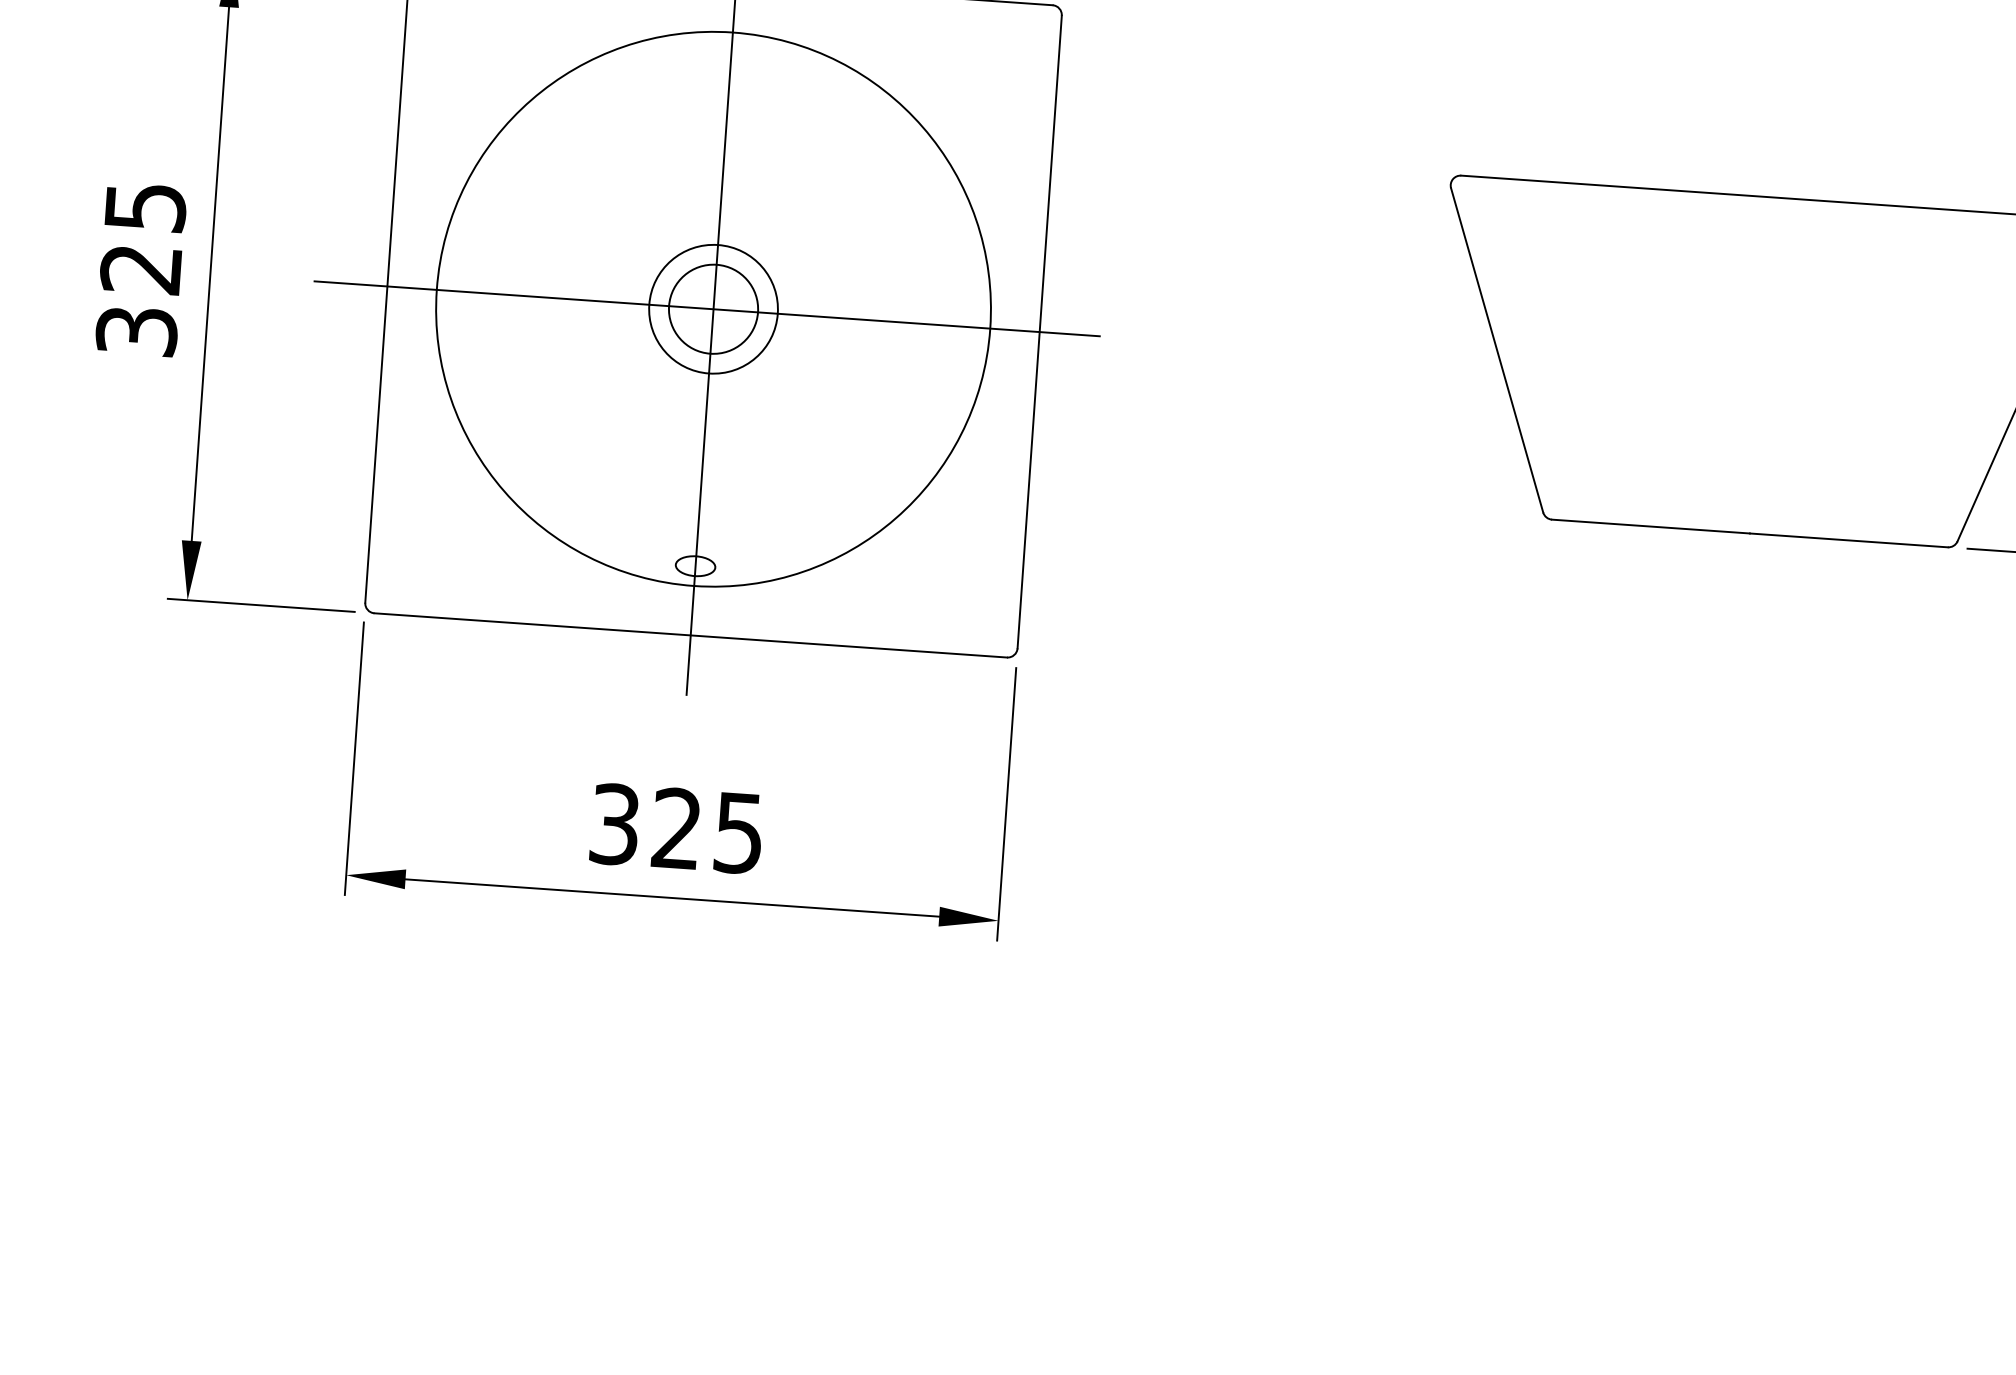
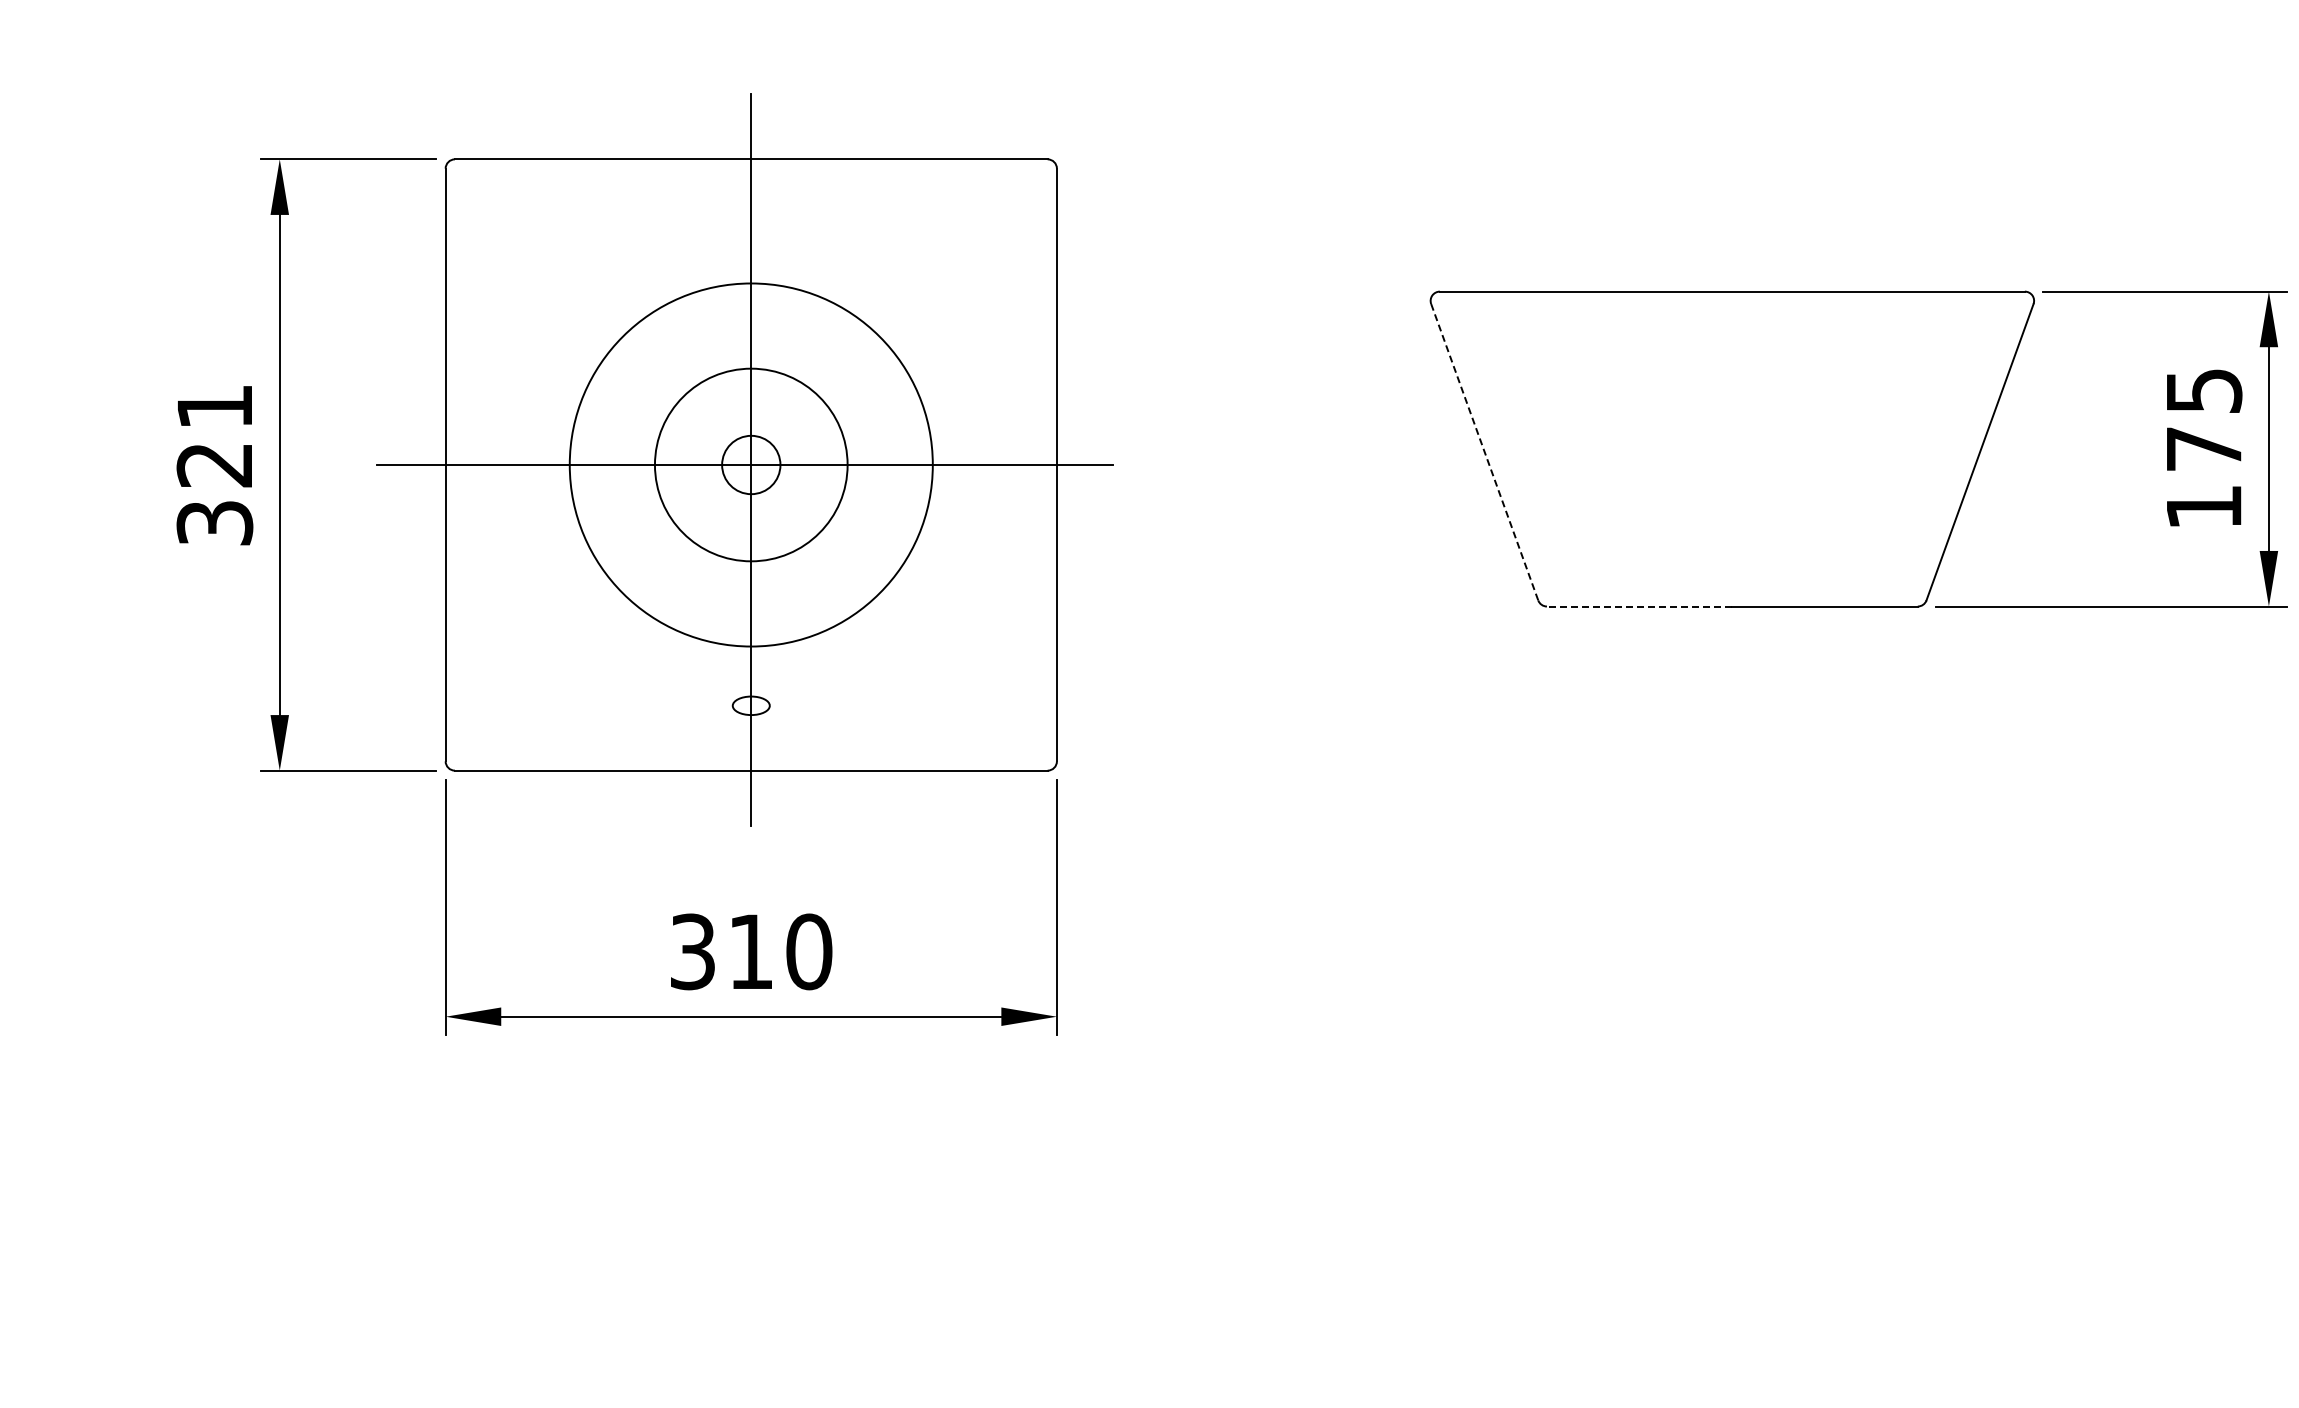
text: (146, 206) -> (215, 406), 325 -> 321
circle: (712, 308) -> (750, 464), size x0.7
circle: (712, 308) -> (750, 464), size x0.7
circle: (713, 308) -> (751, 464), size x1.6
line: (1496, 350) -> (1484, 452), solid -> dashed
line: (1650, 526) -> (1639, 606), solid -> dashed
text: (708, 830) -> (780, 951), 325 -> 310

